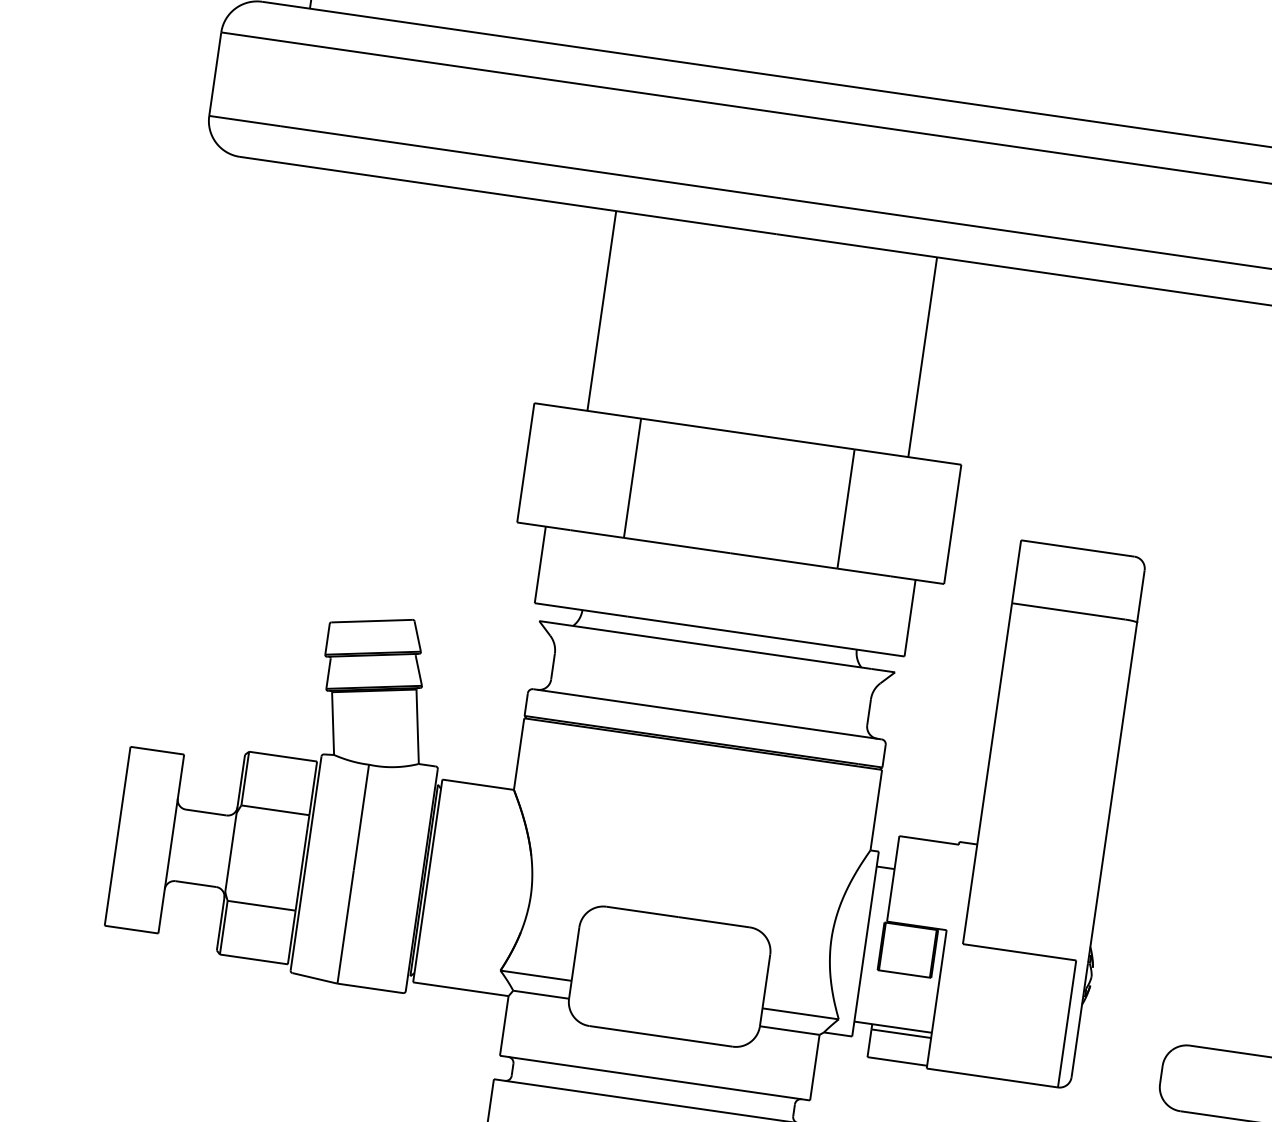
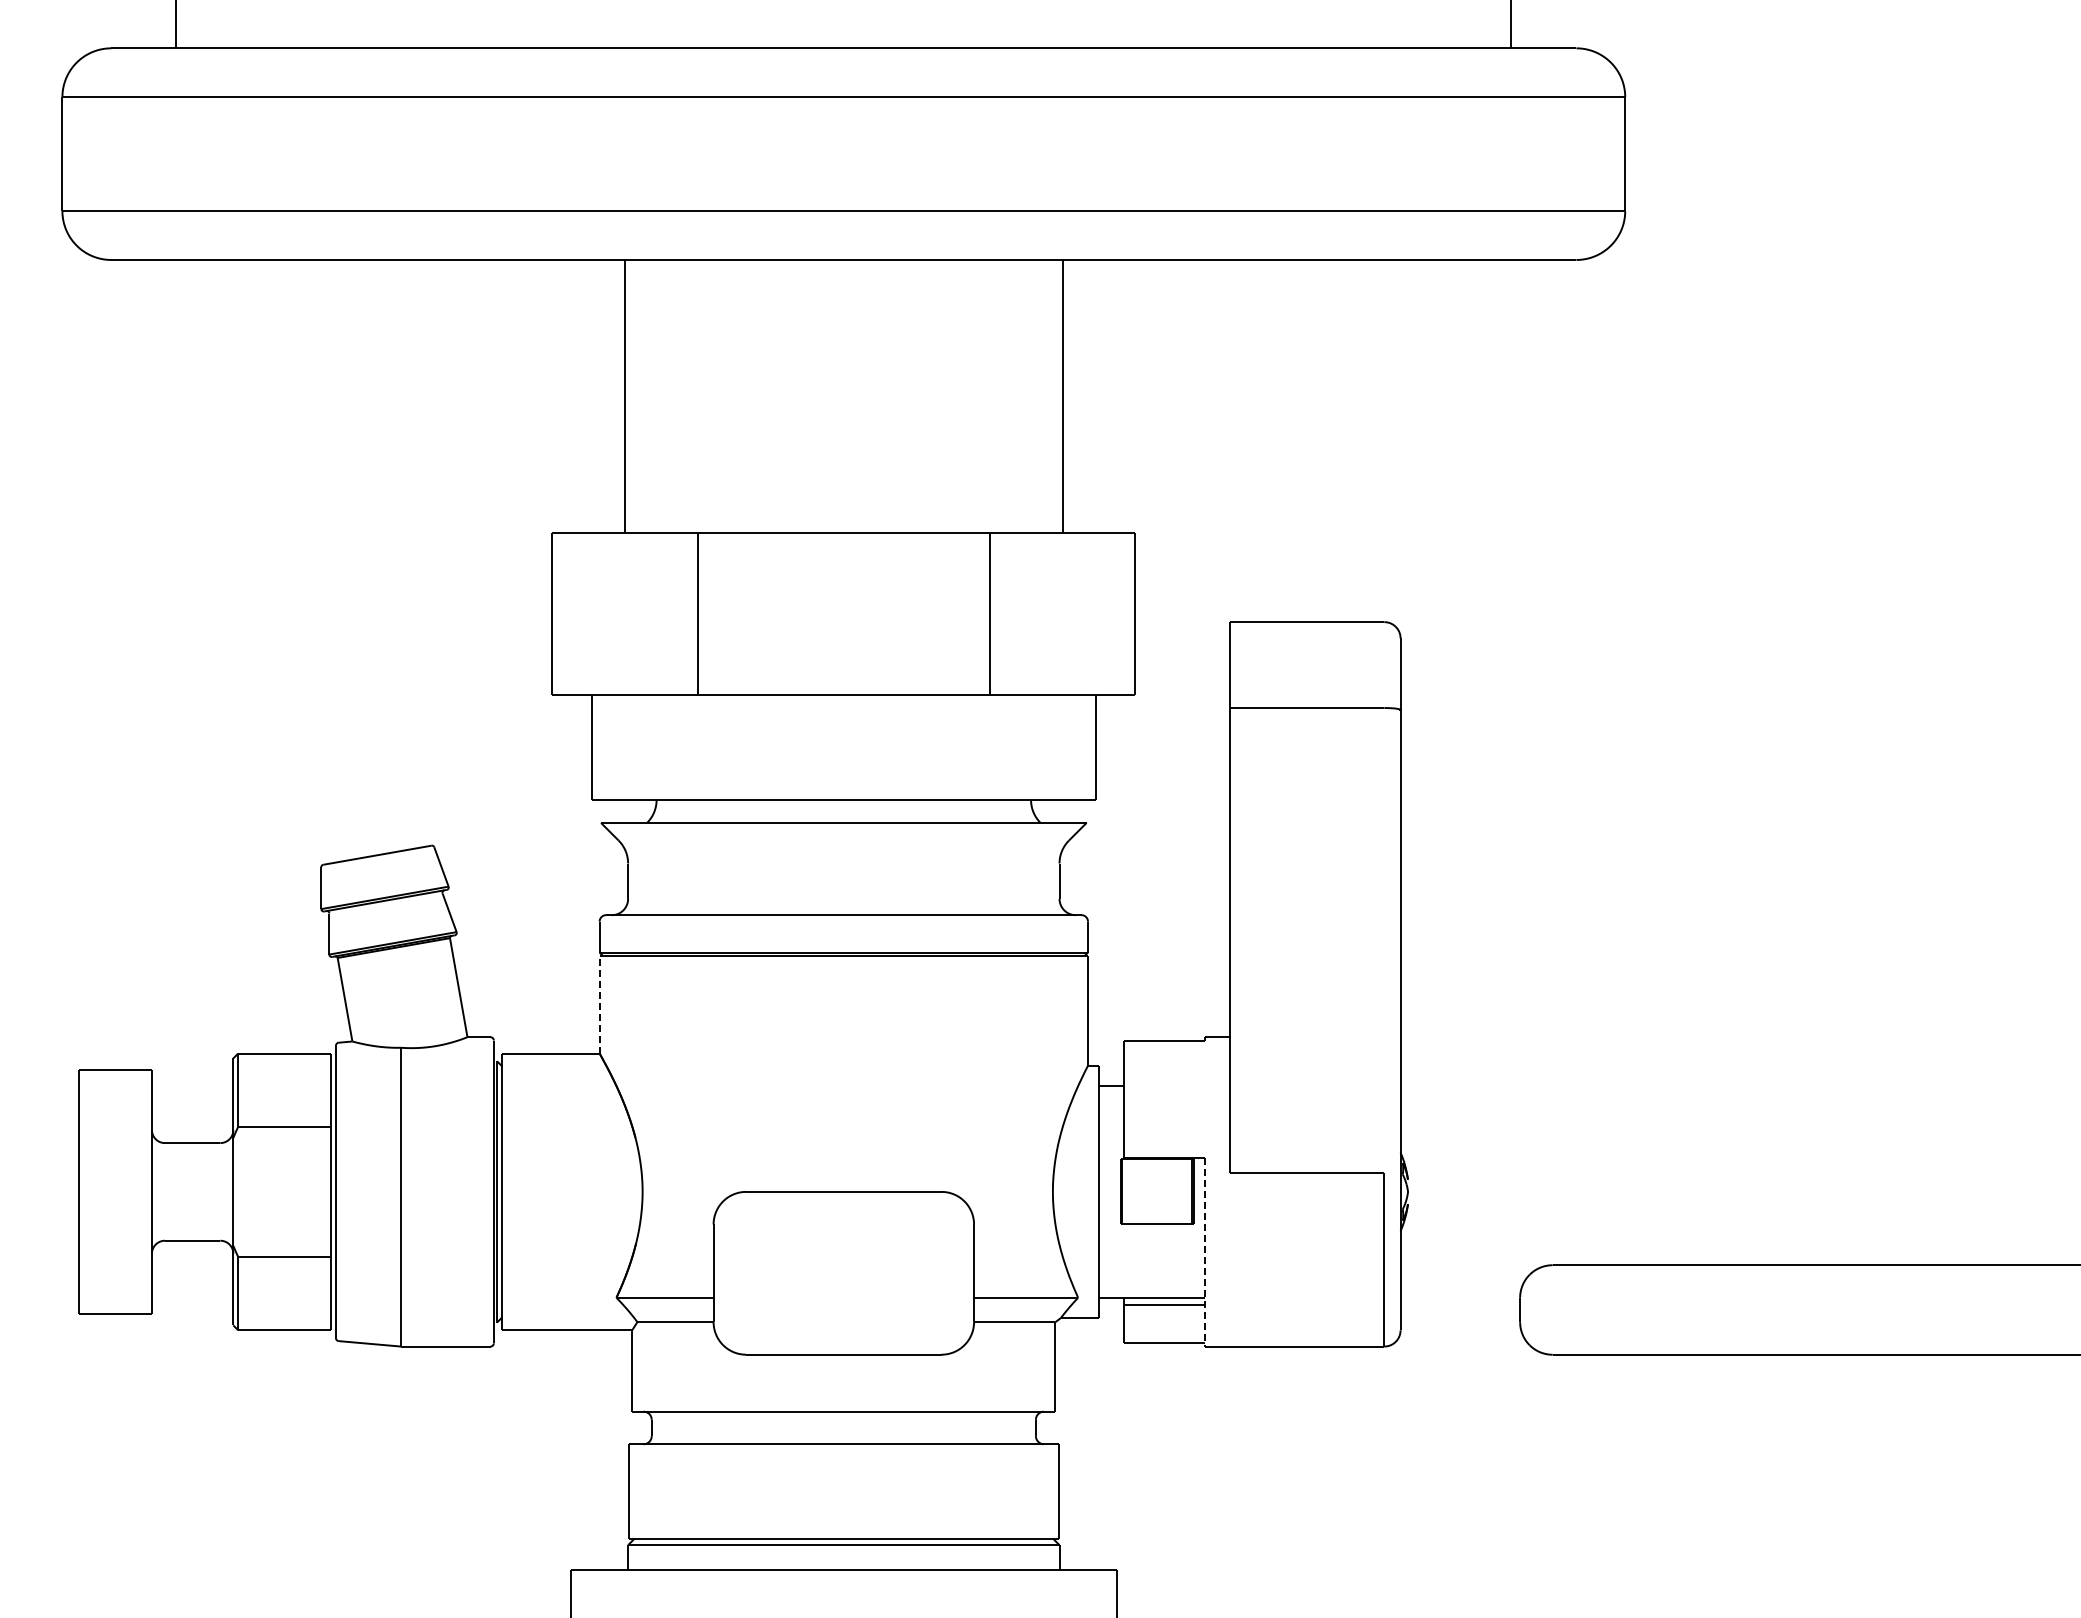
line: (519, 753) -> (599, 1004), solid -> dashed
line: (936, 999) -> (1205, 1252), solid -> dashed

